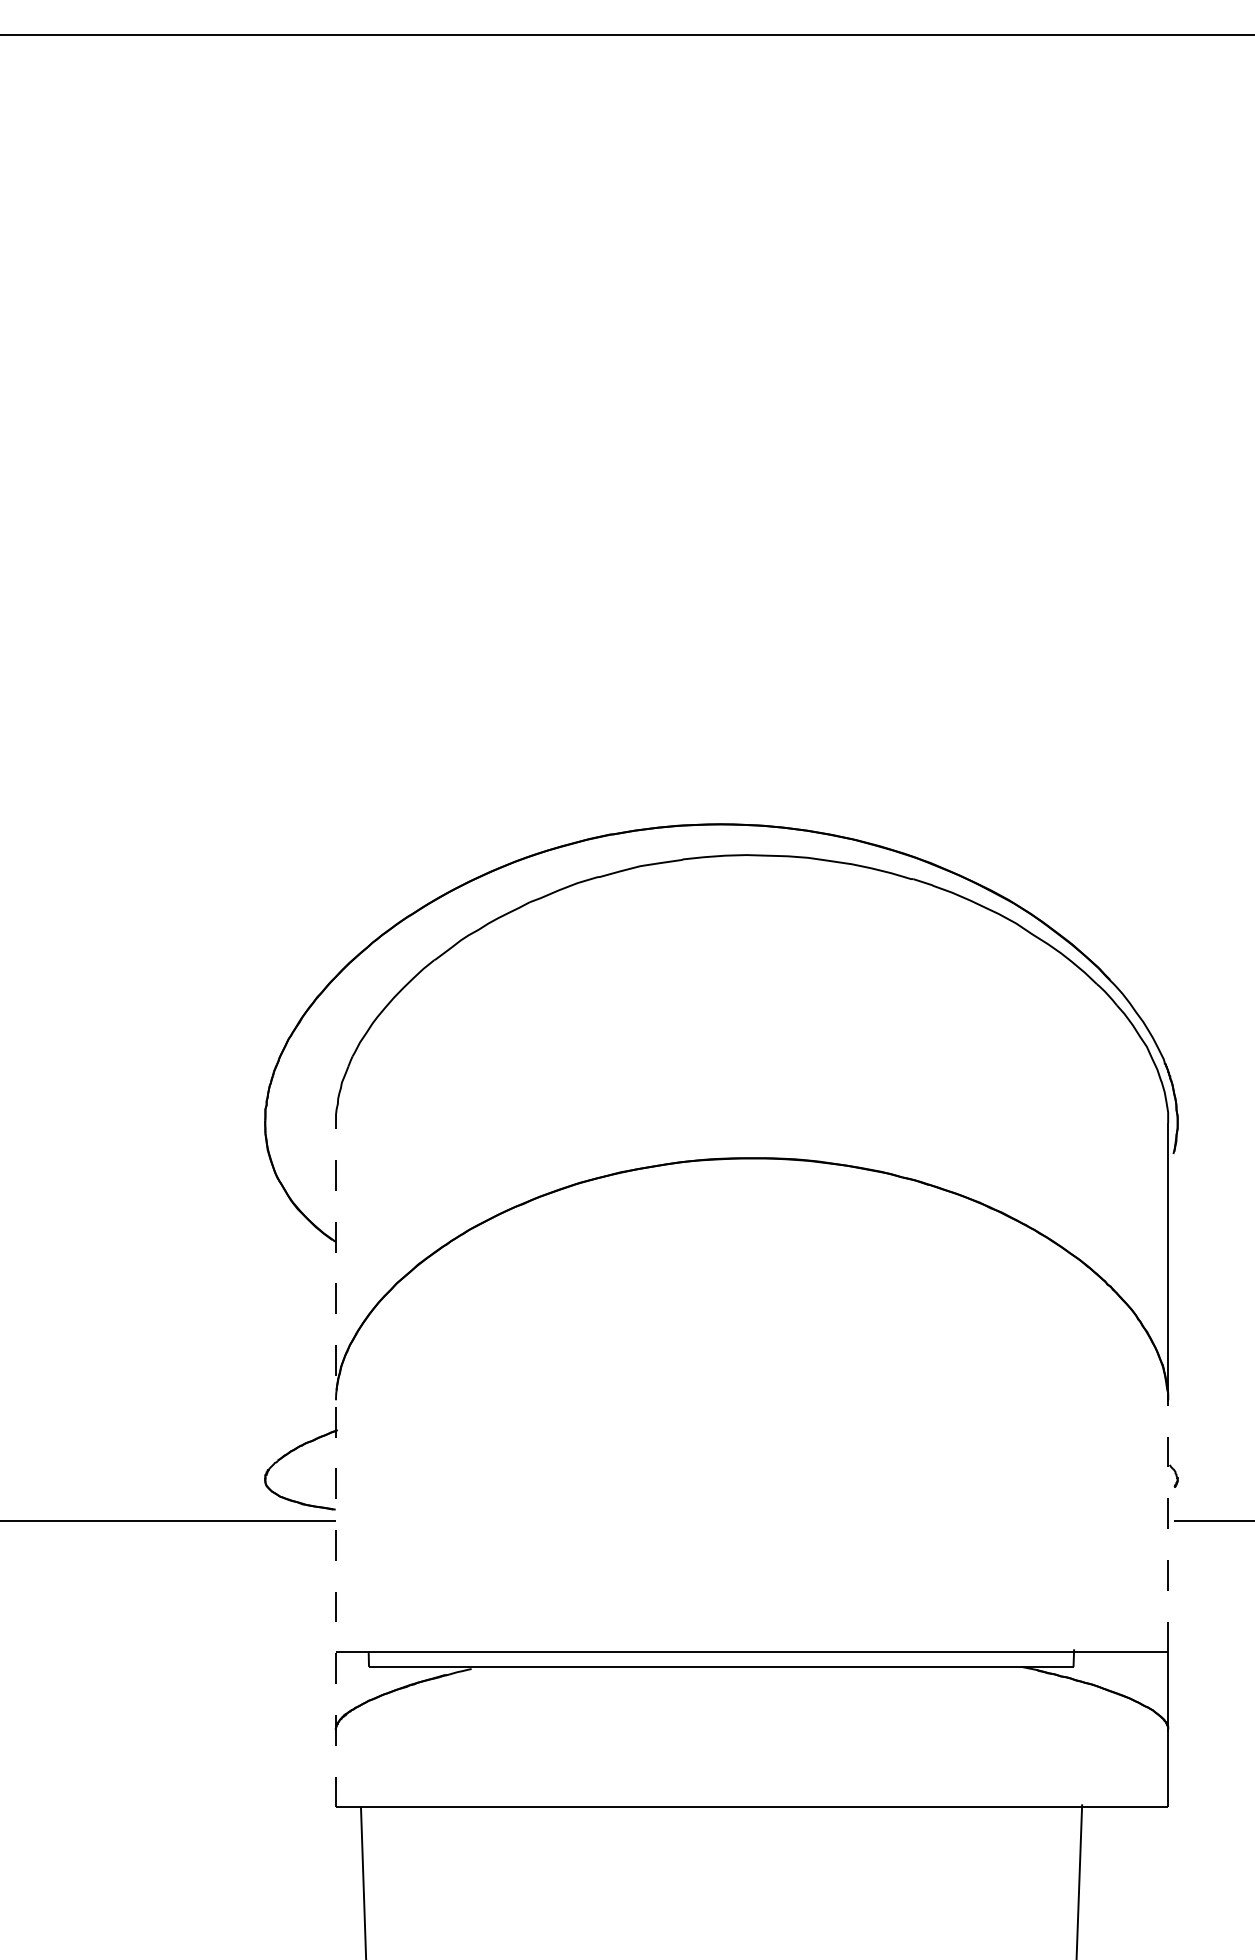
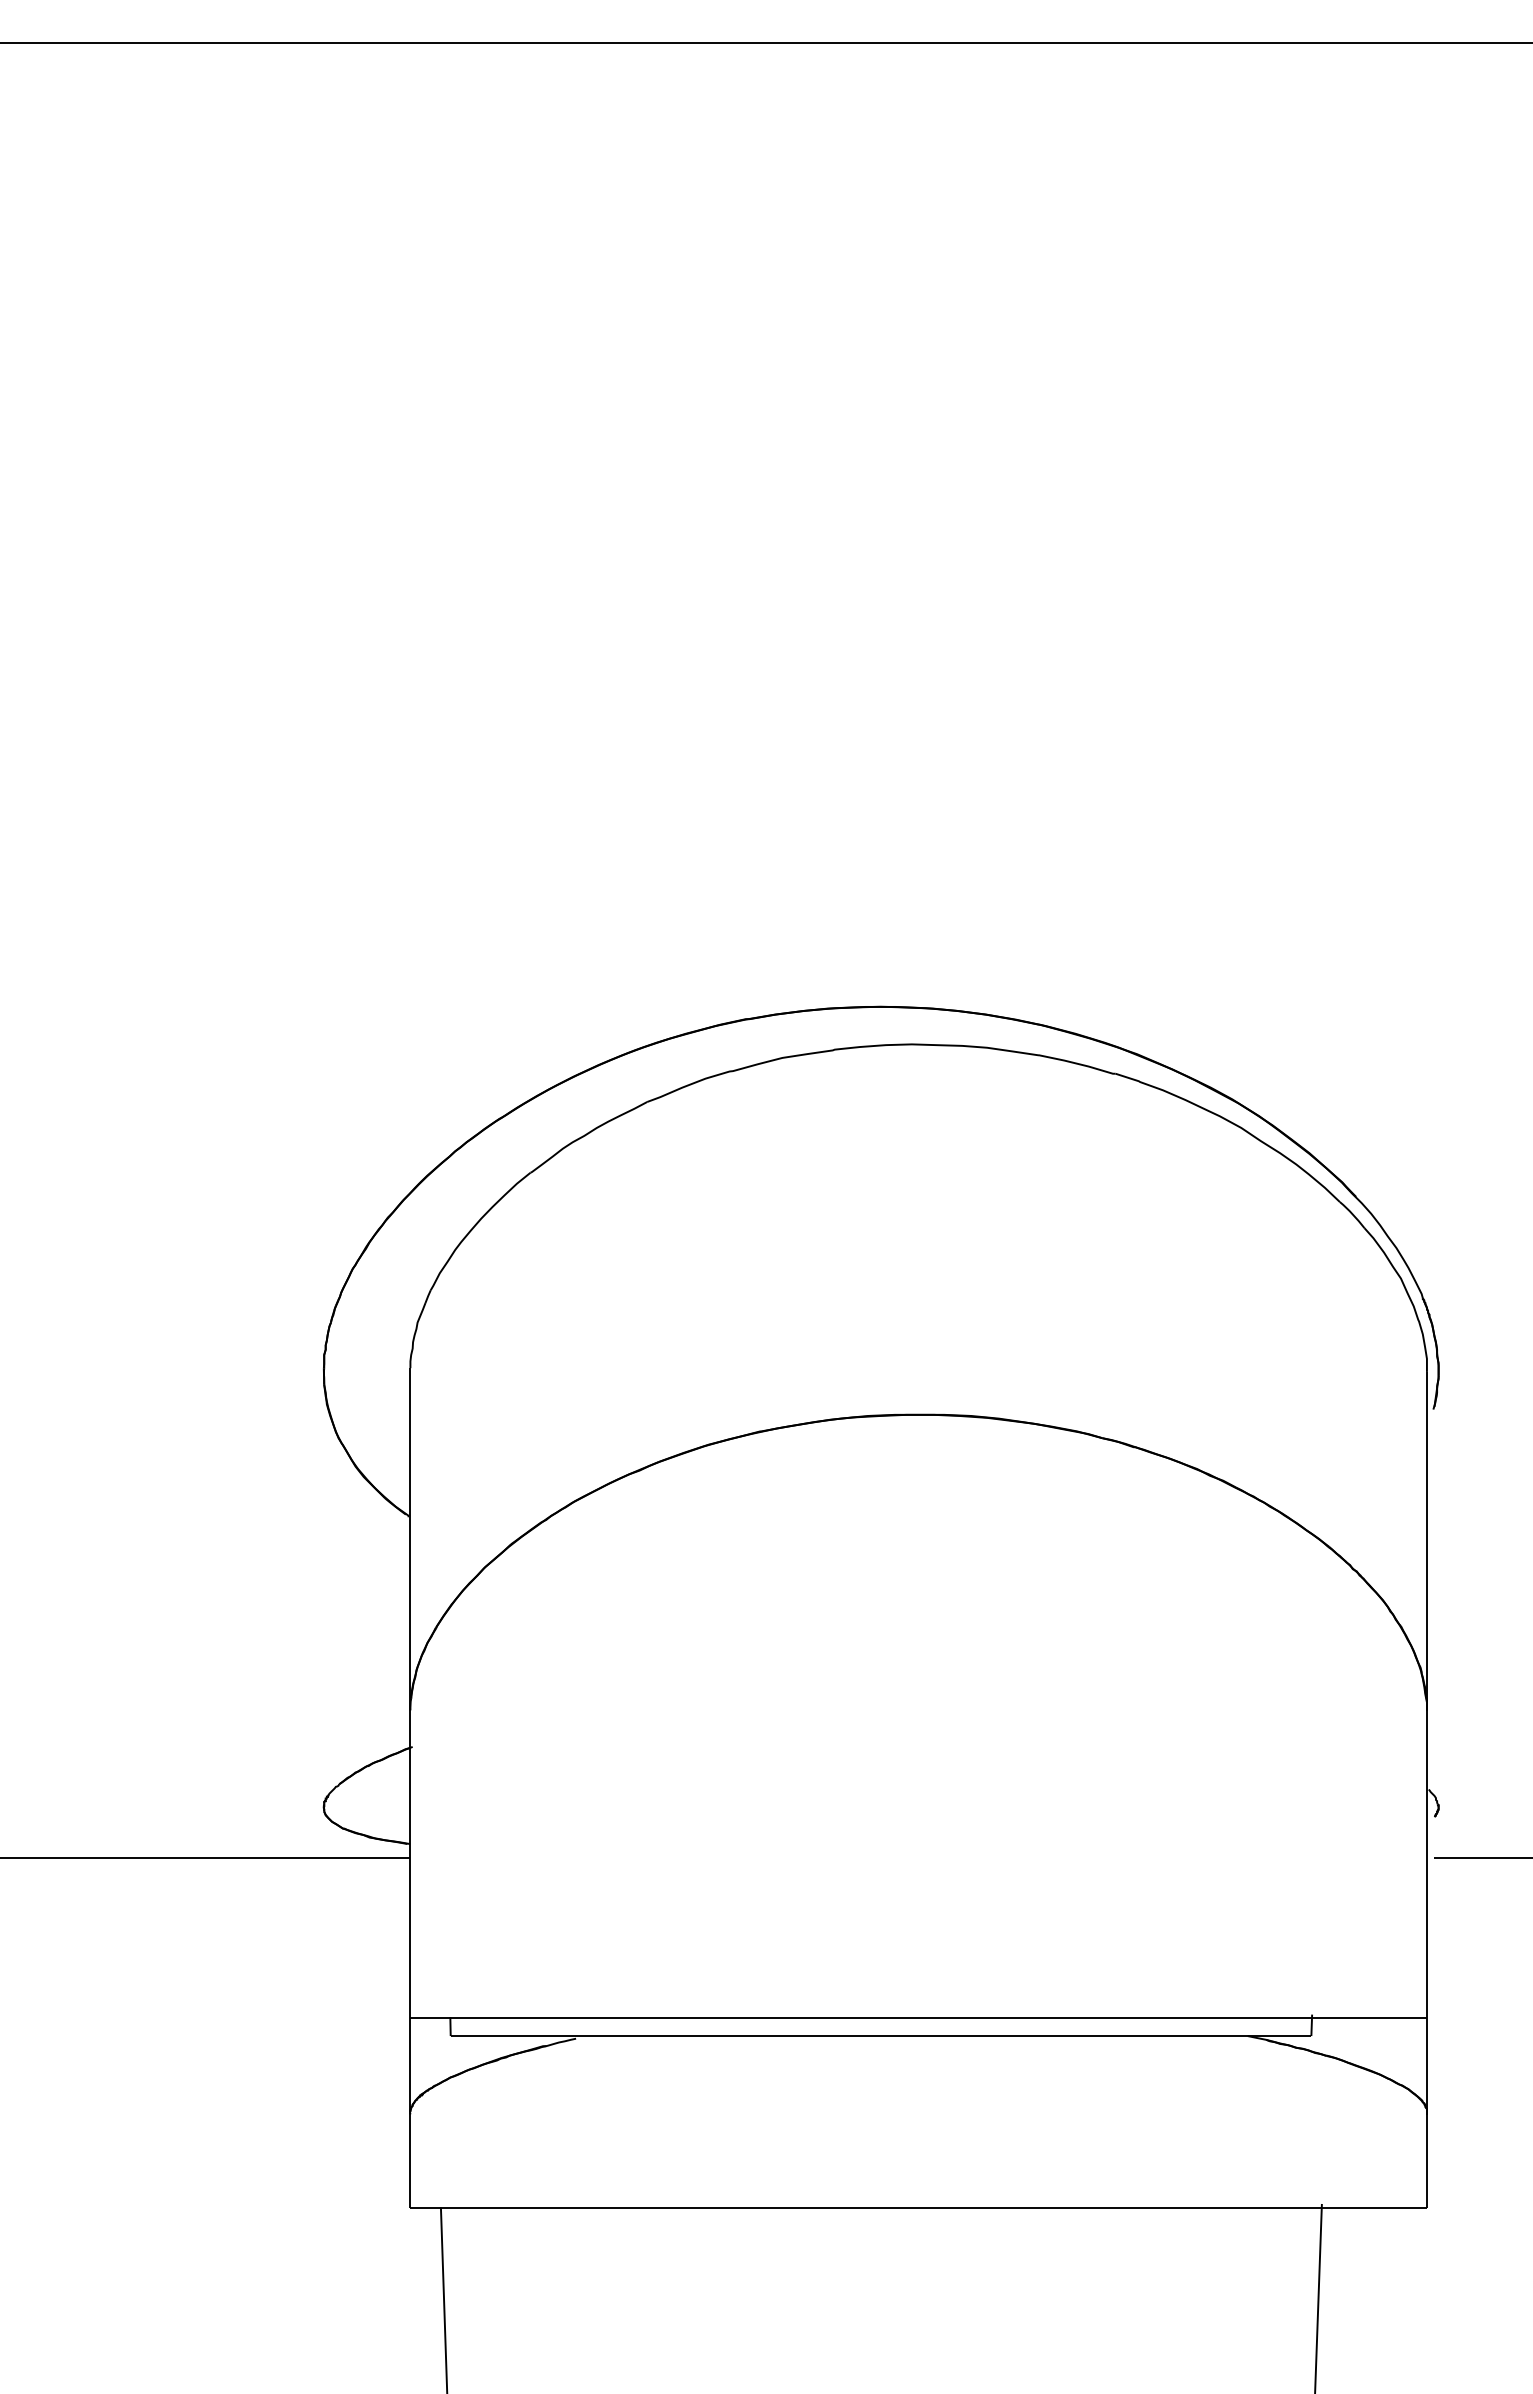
line: (336, 1463) -> (410, 1787), dashed -> solid
line: (1167, 1526) -> (1426, 1864), dashed -> solid

